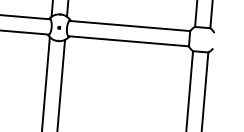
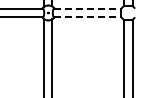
line: (129, 25) -> (87, 8), solid -> dashed
line: (128, 41) -> (87, 17), solid -> dashed

